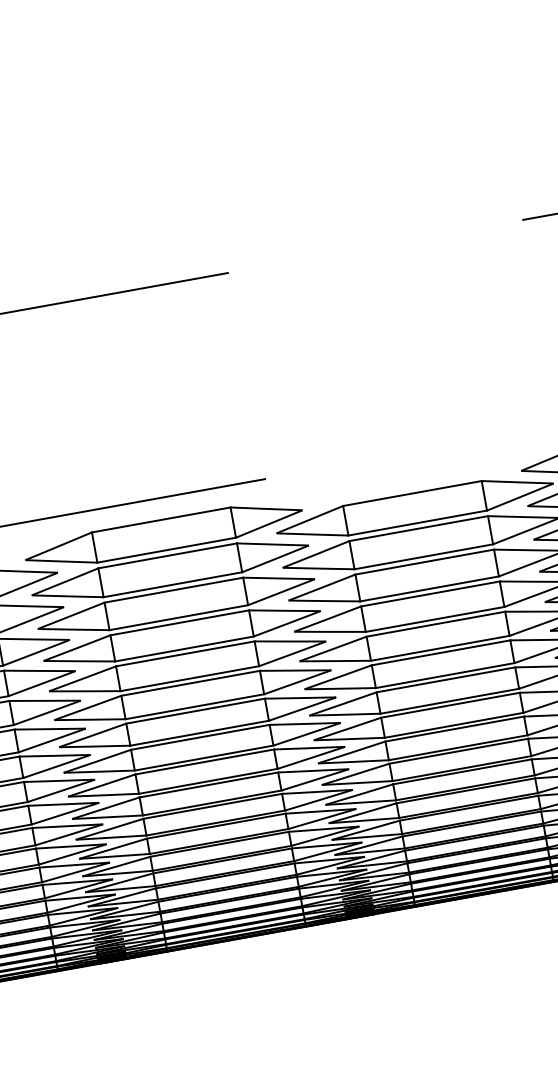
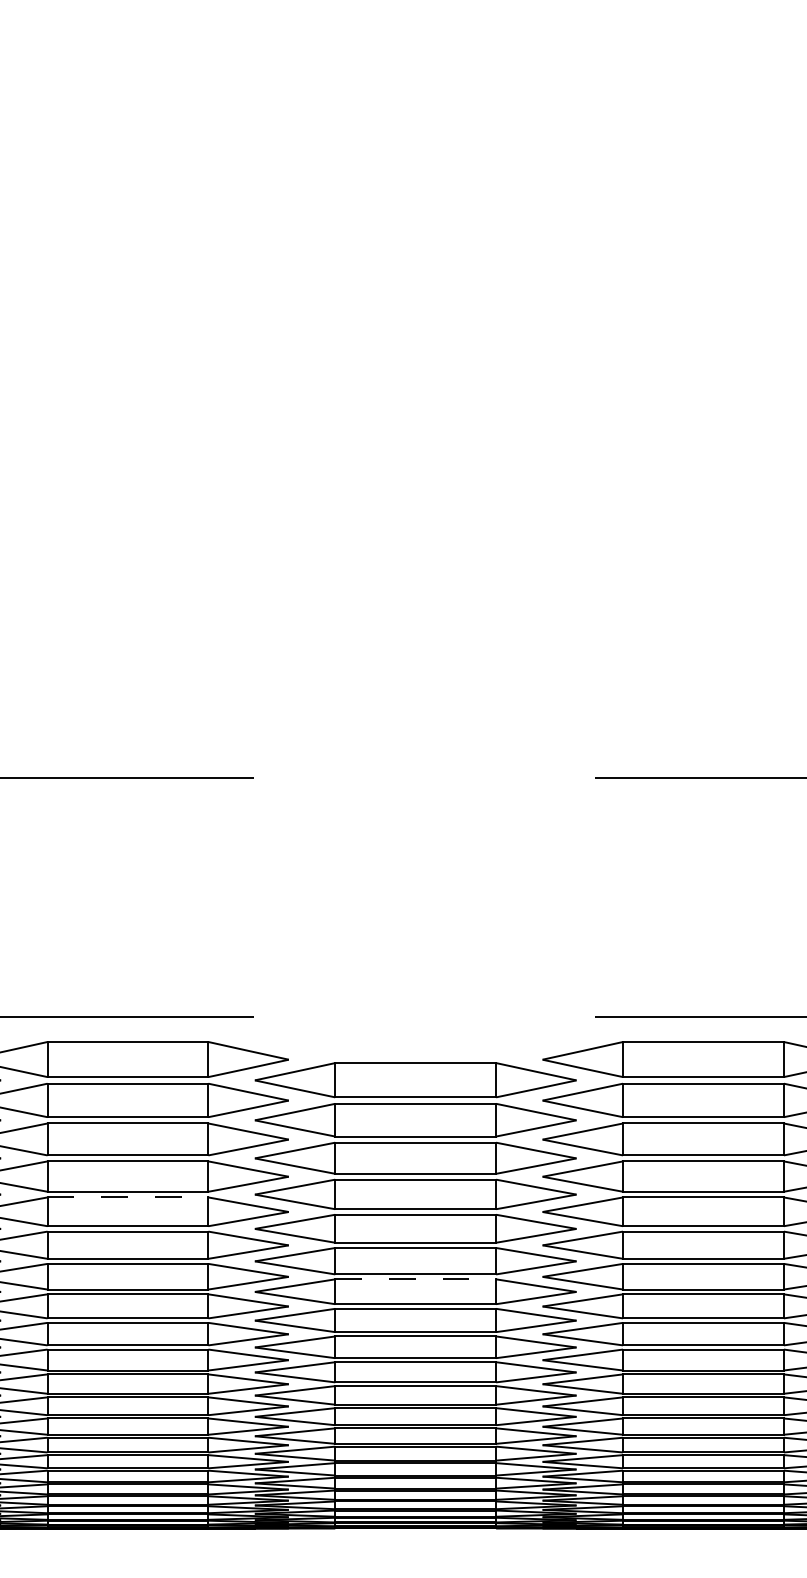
line: (185, 653) -> (128, 1197), solid -> dashed
line: (446, 679) -> (416, 1279), solid -> dashed

